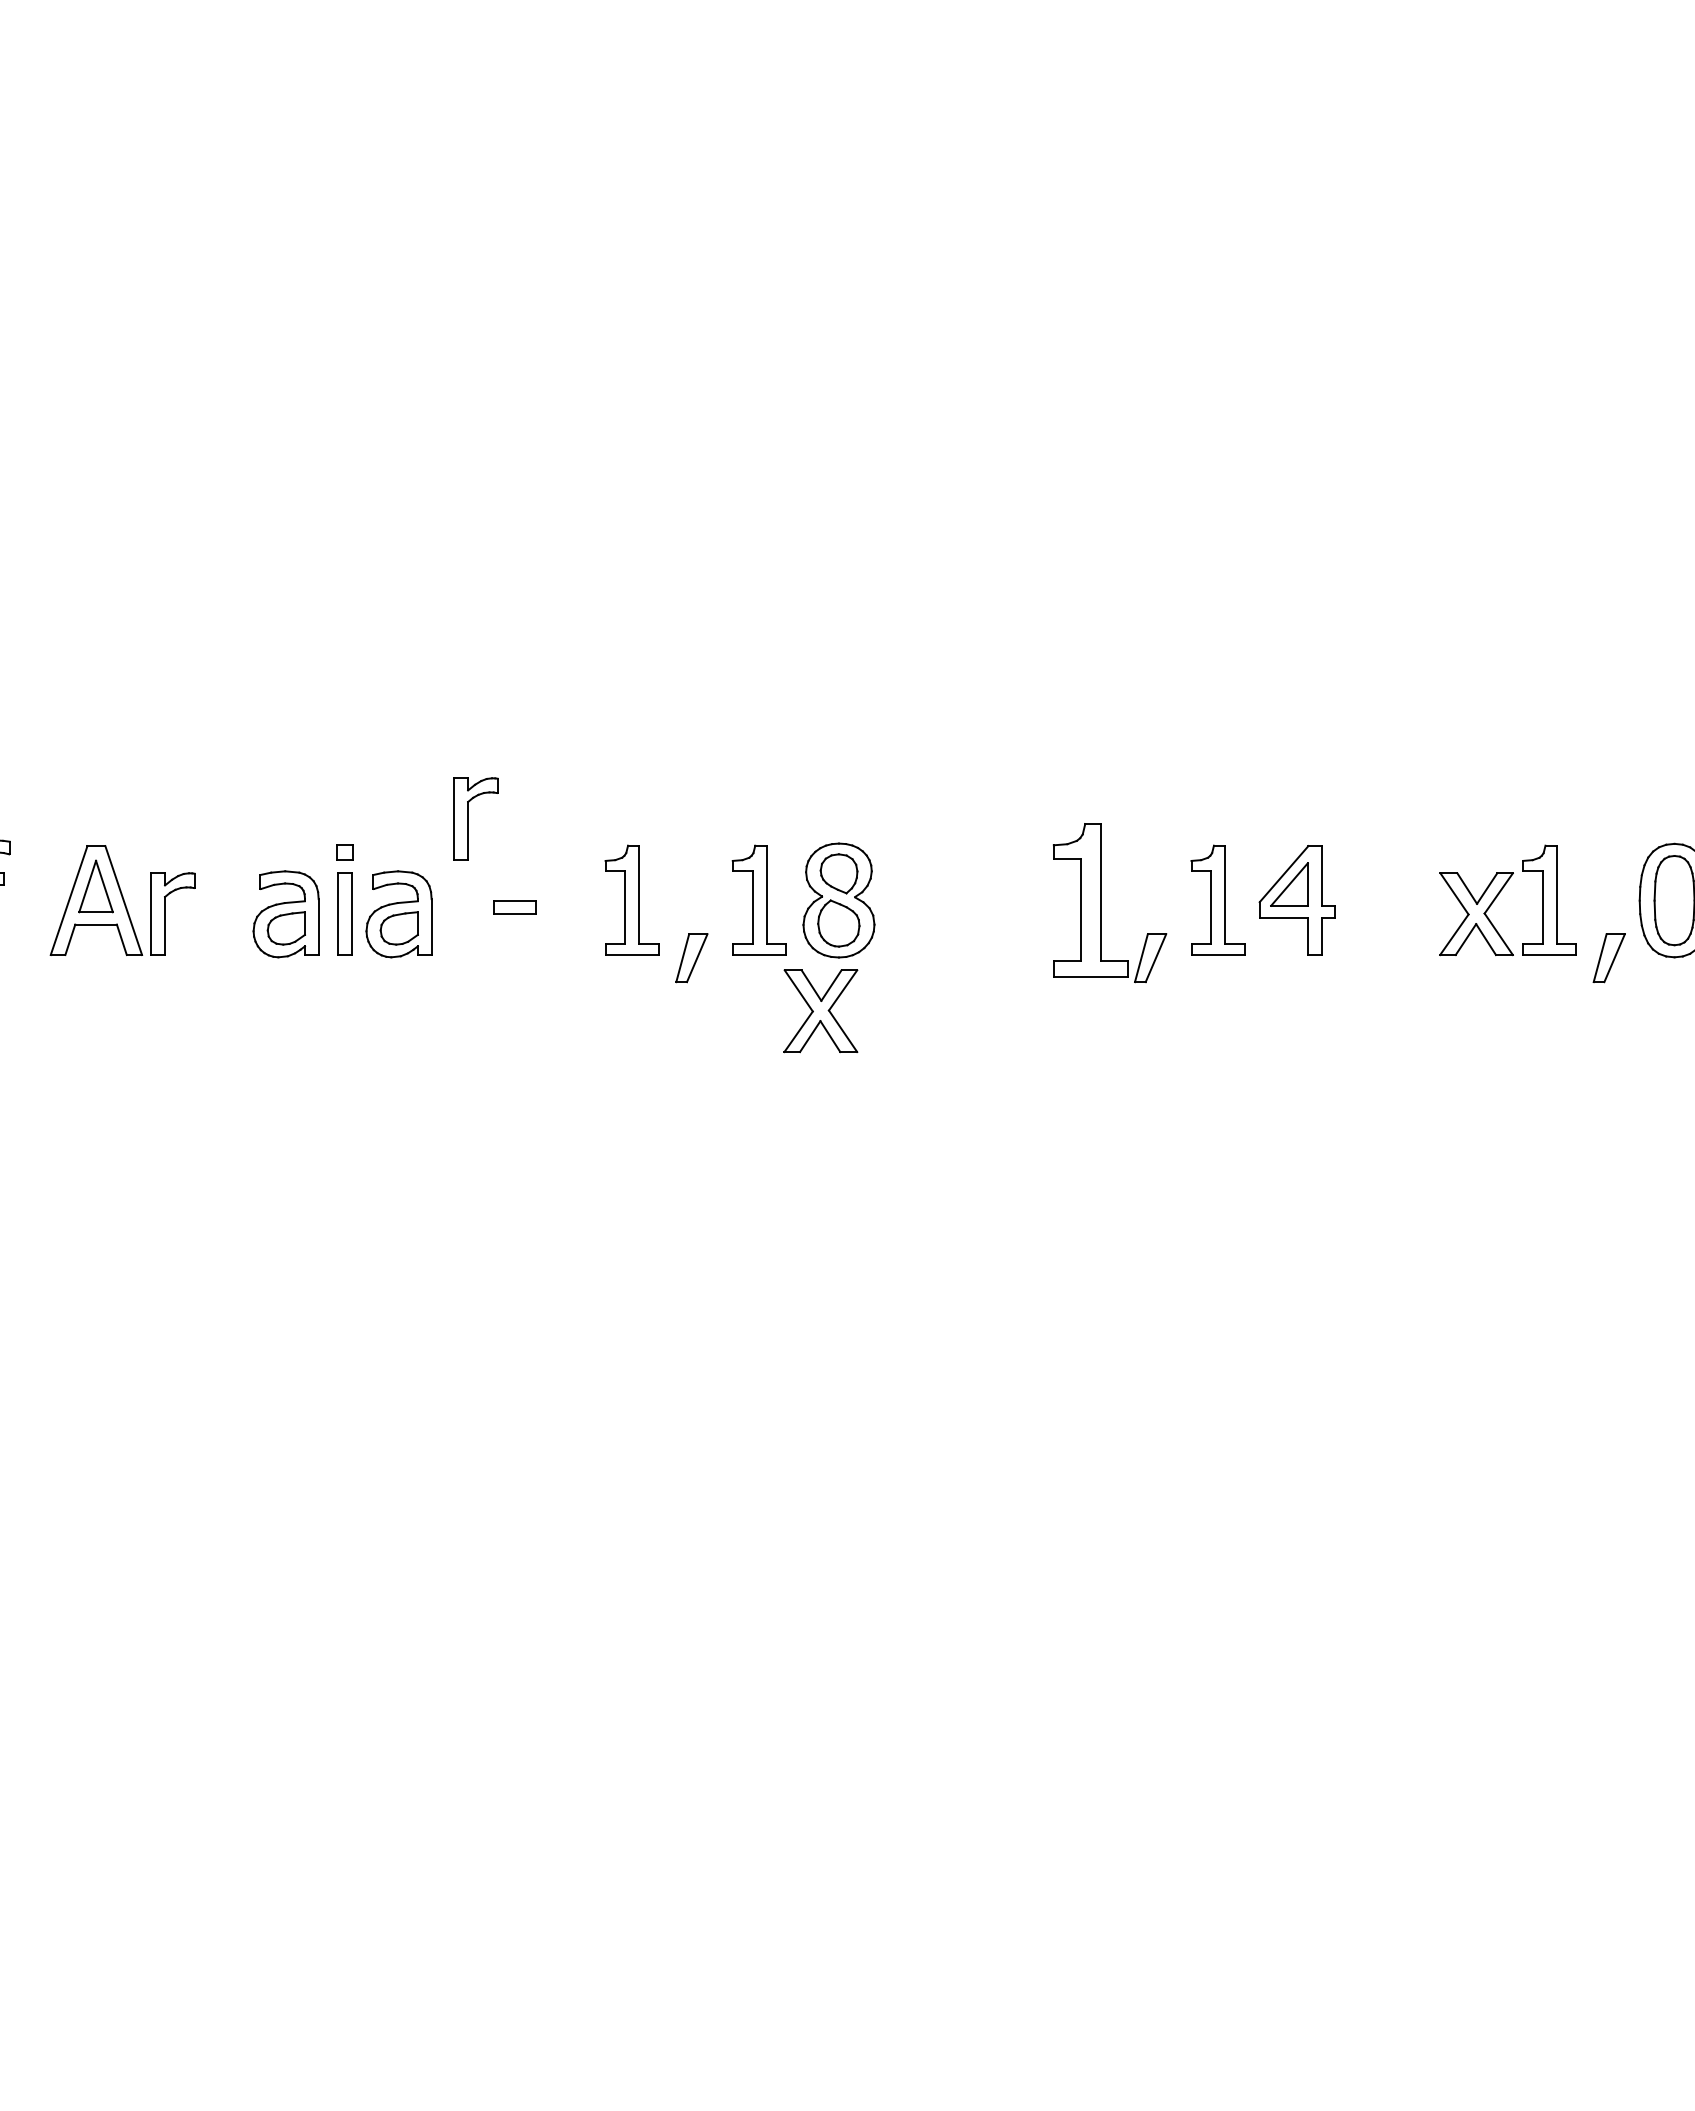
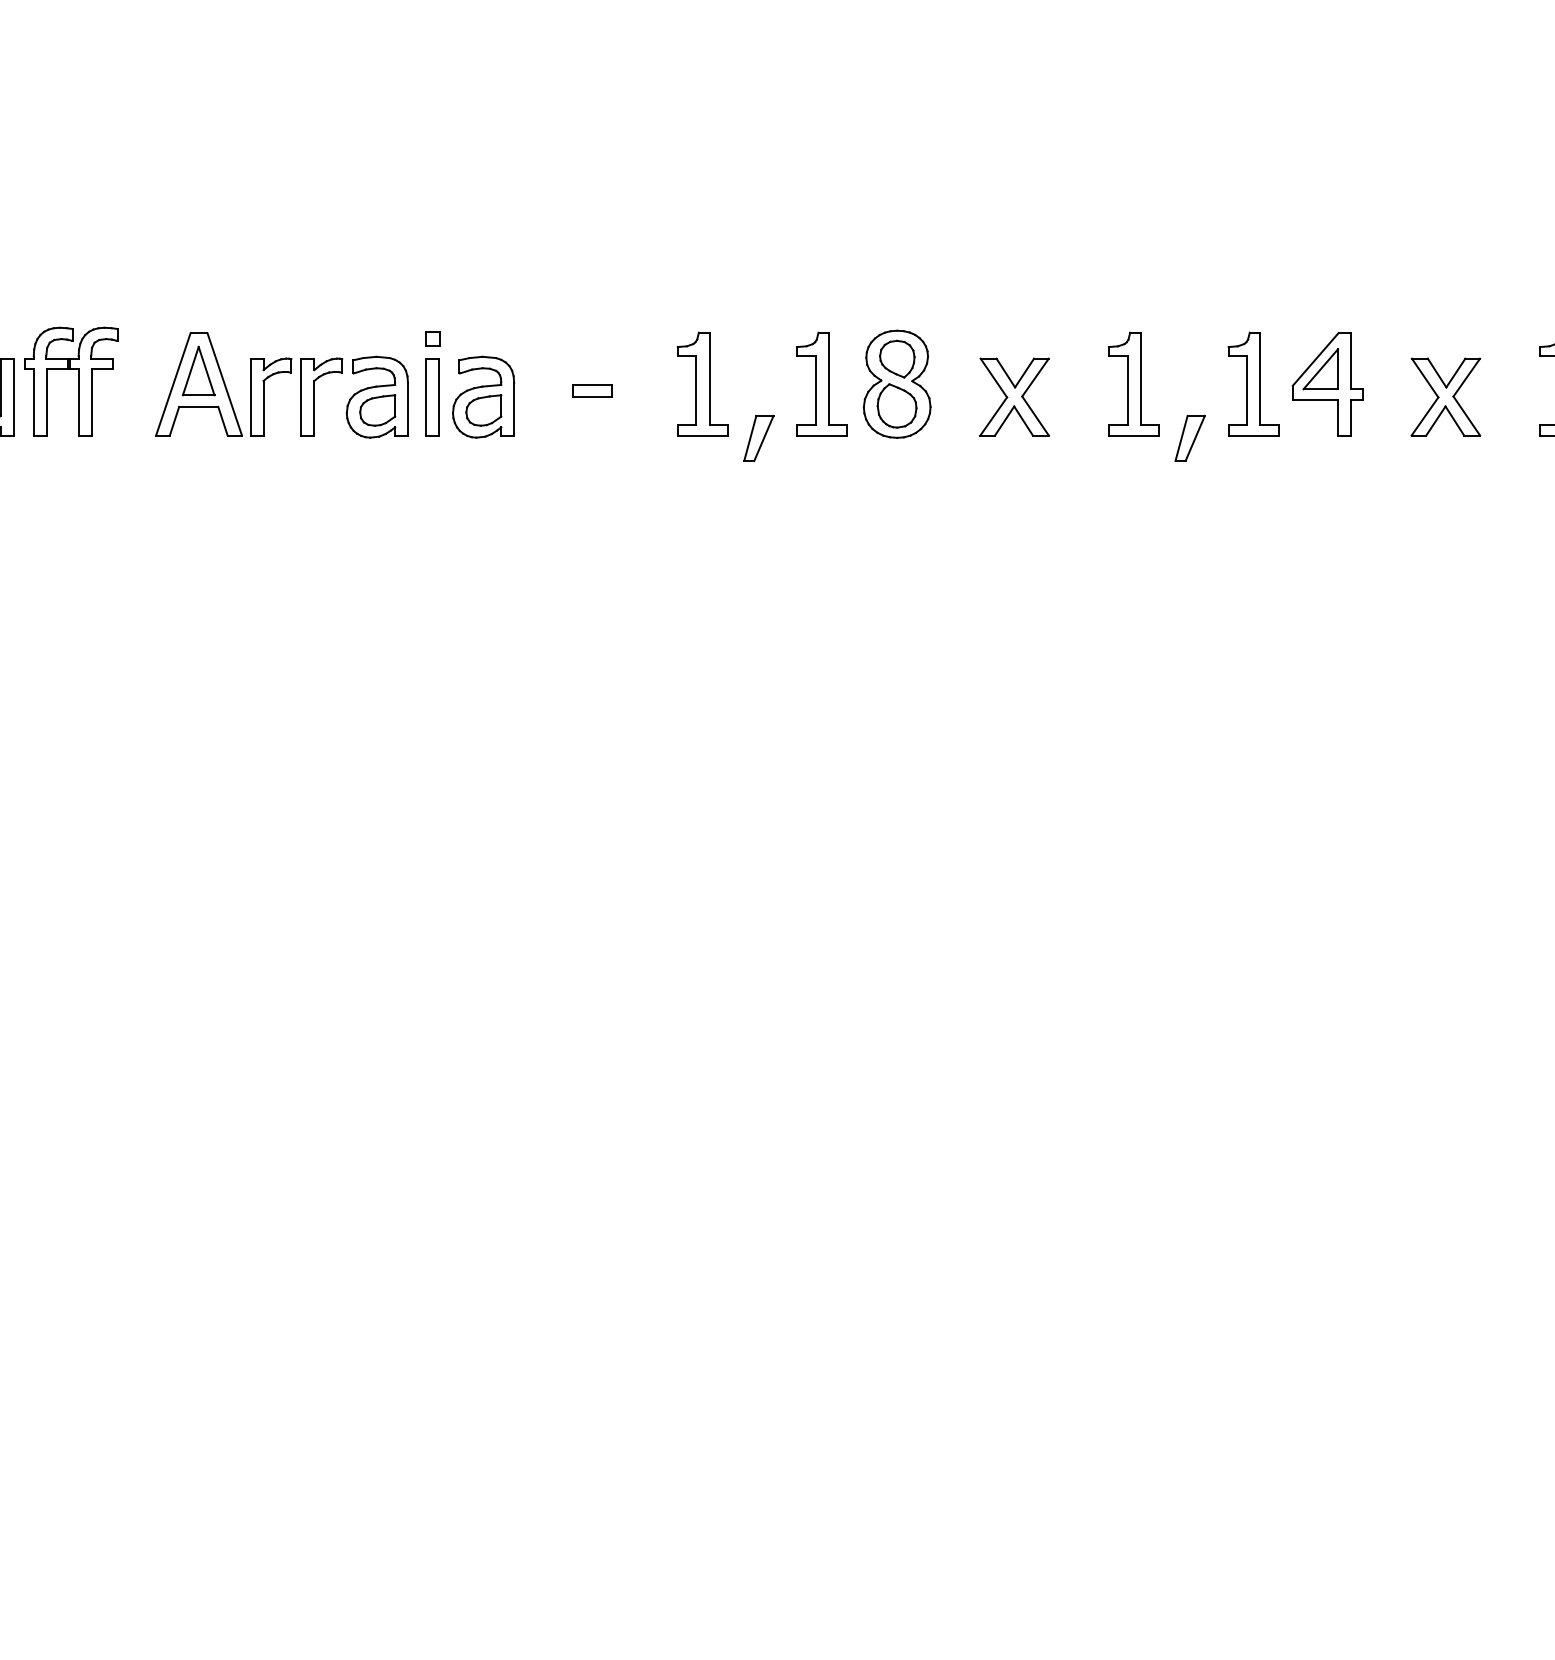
part: (468, 818) -> (314, 396), moved
part: (1090, 899) -> (1133, 383), size x0.71
part: (1476, 914) -> (1445, 397), moved
part: (820, 1011) -> (1014, 397), moved

